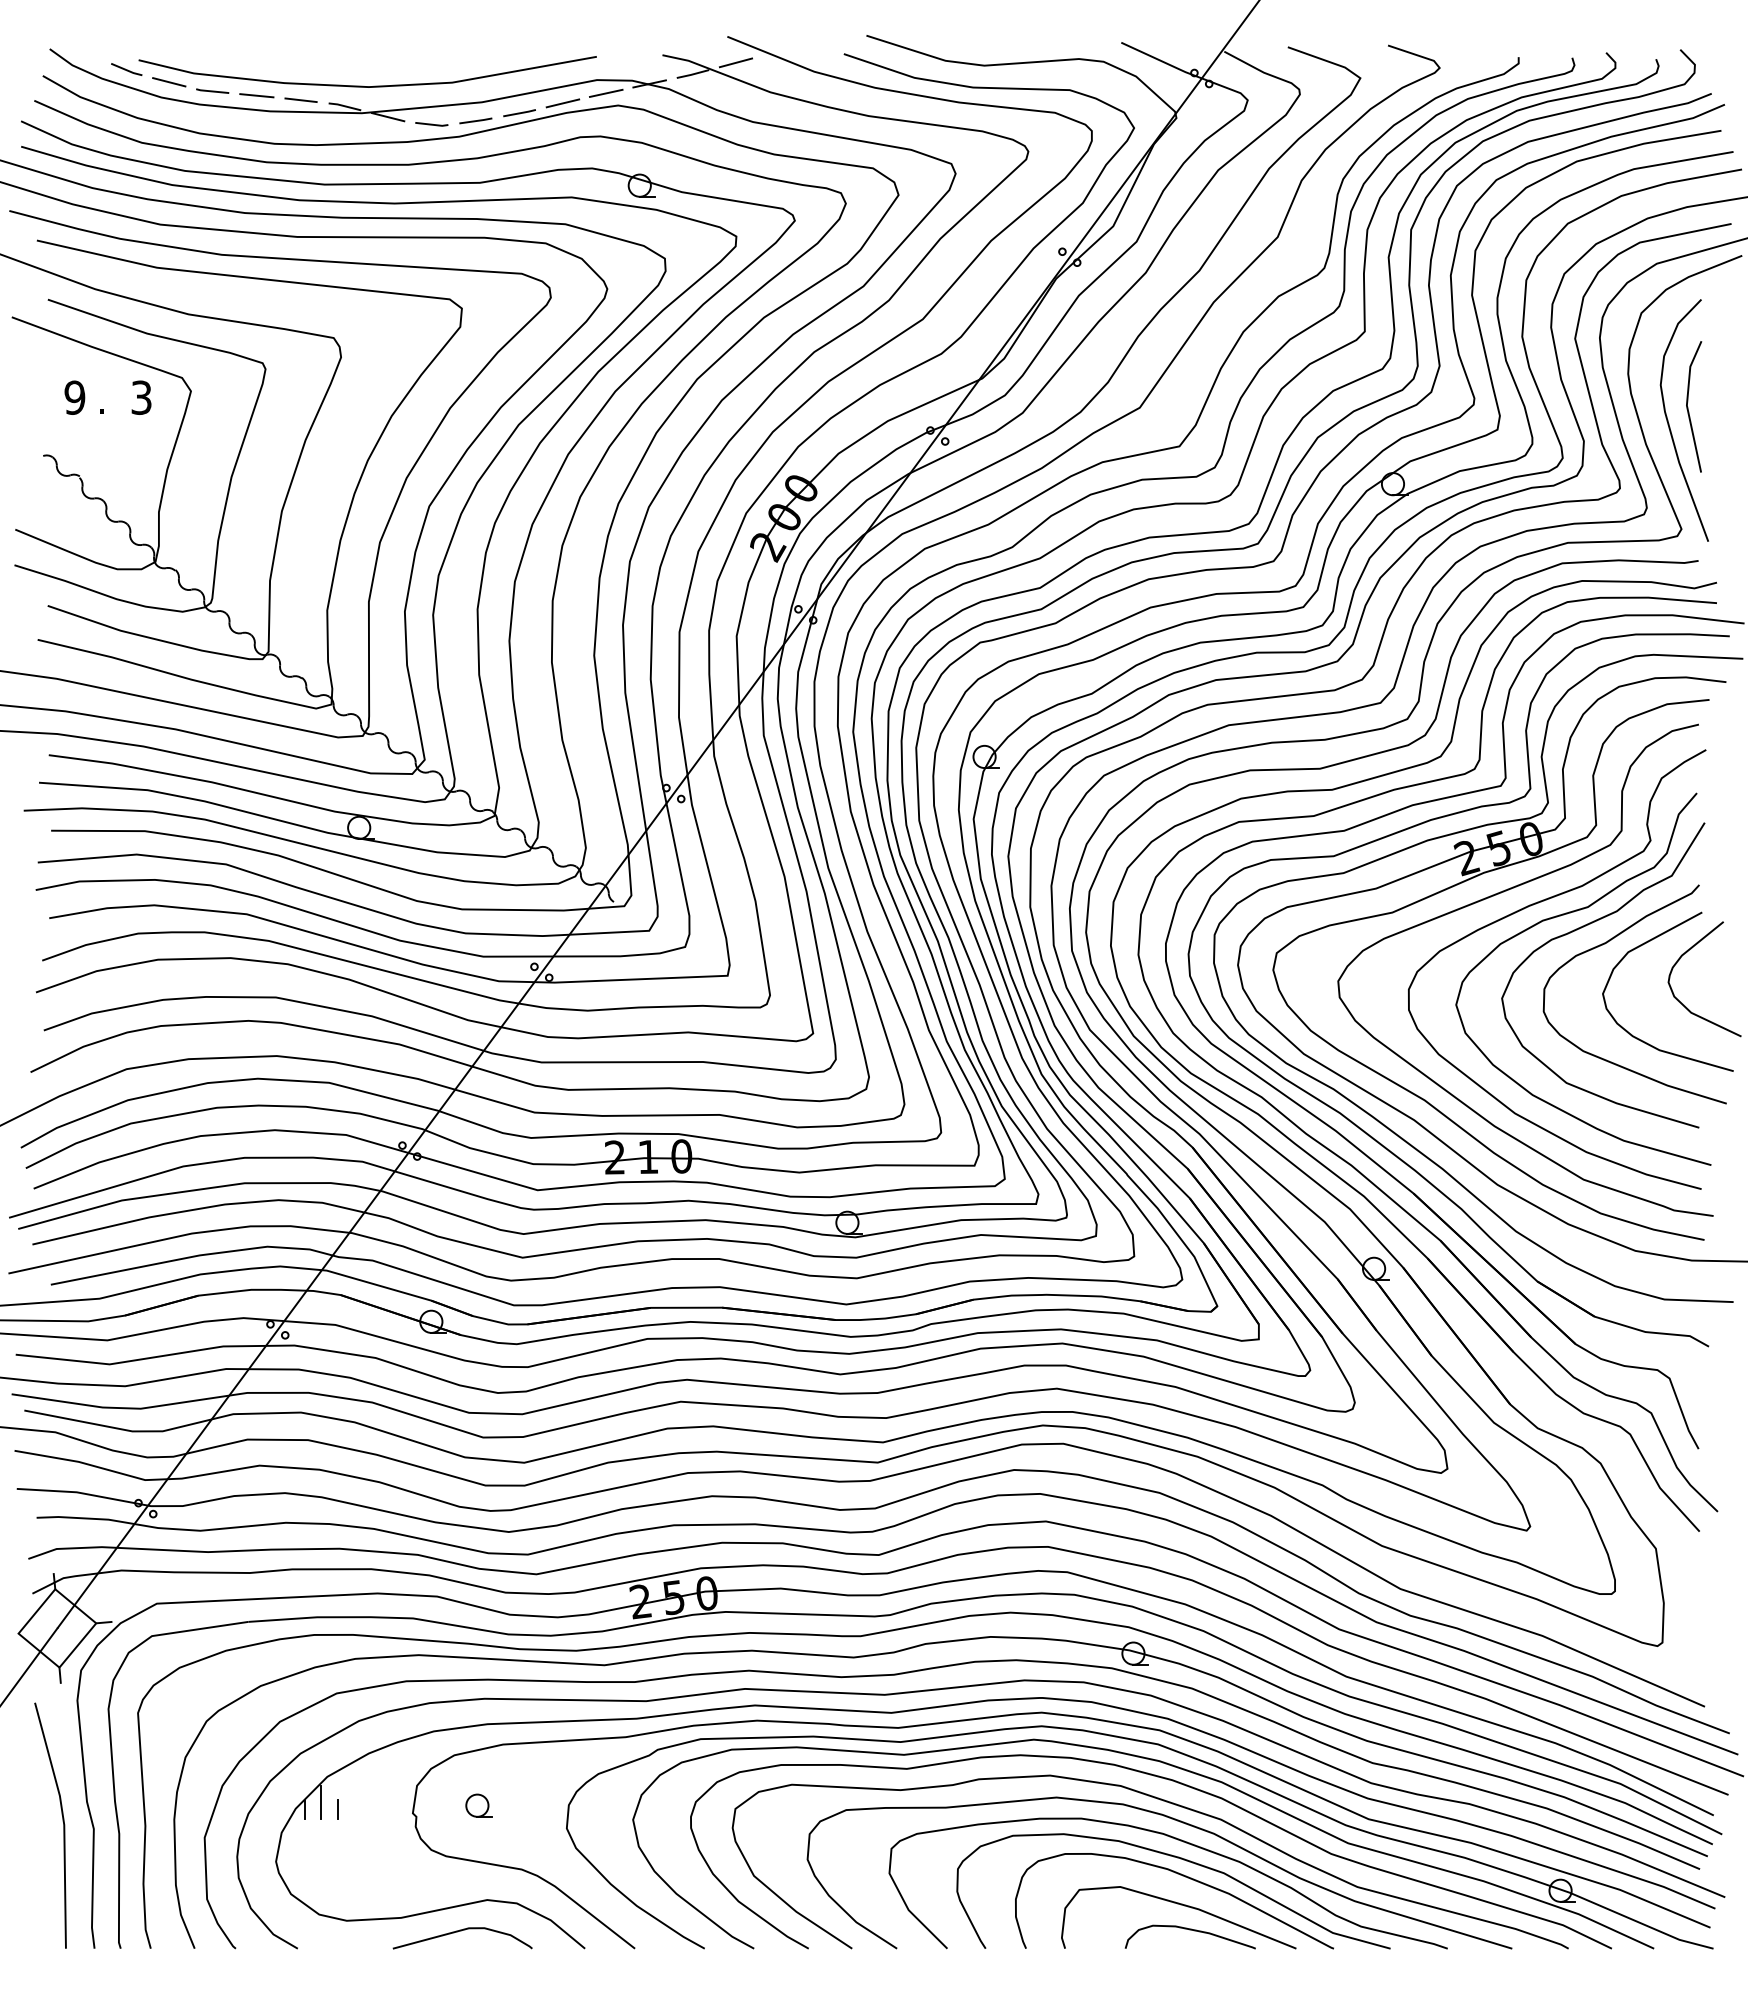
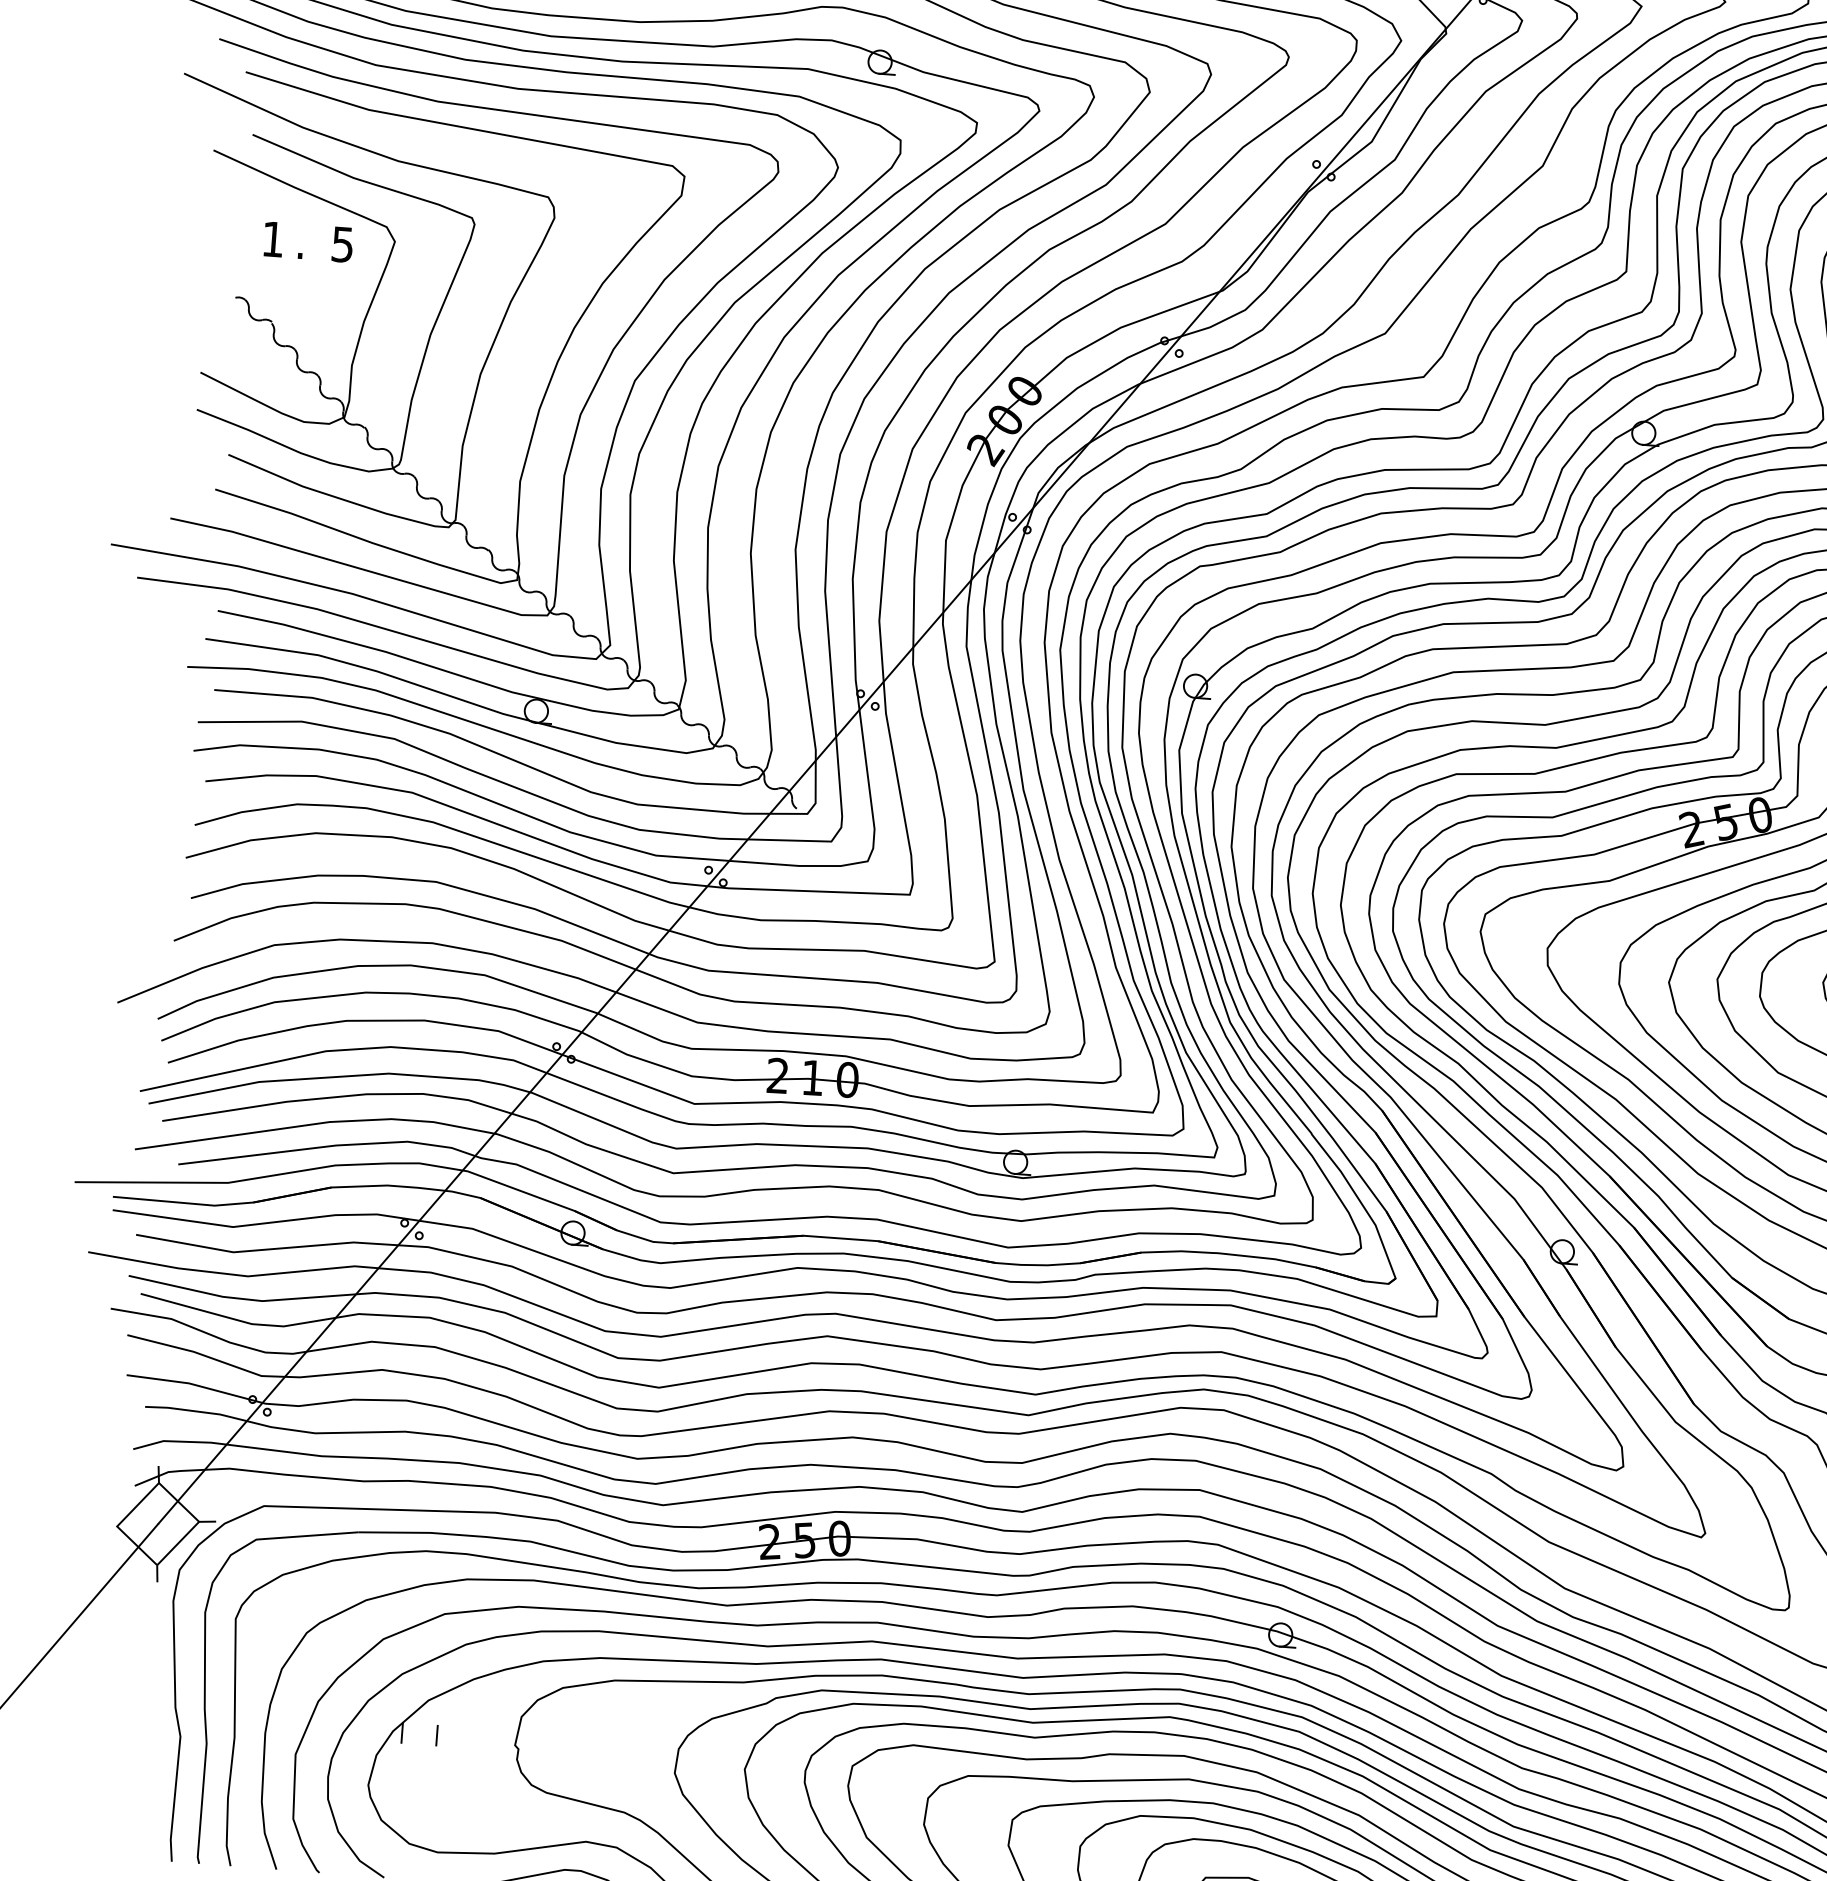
text: (74, 397) -> (272, 239), 9 -> 1
text: (141, 397) -> (342, 244), 3 -> 5
line: (321, 1802) -> (420, 1726), removed
part: (478, 1805) -> (584, 1742), removed
line: (62, 1821) -> (148, 1726), removed

